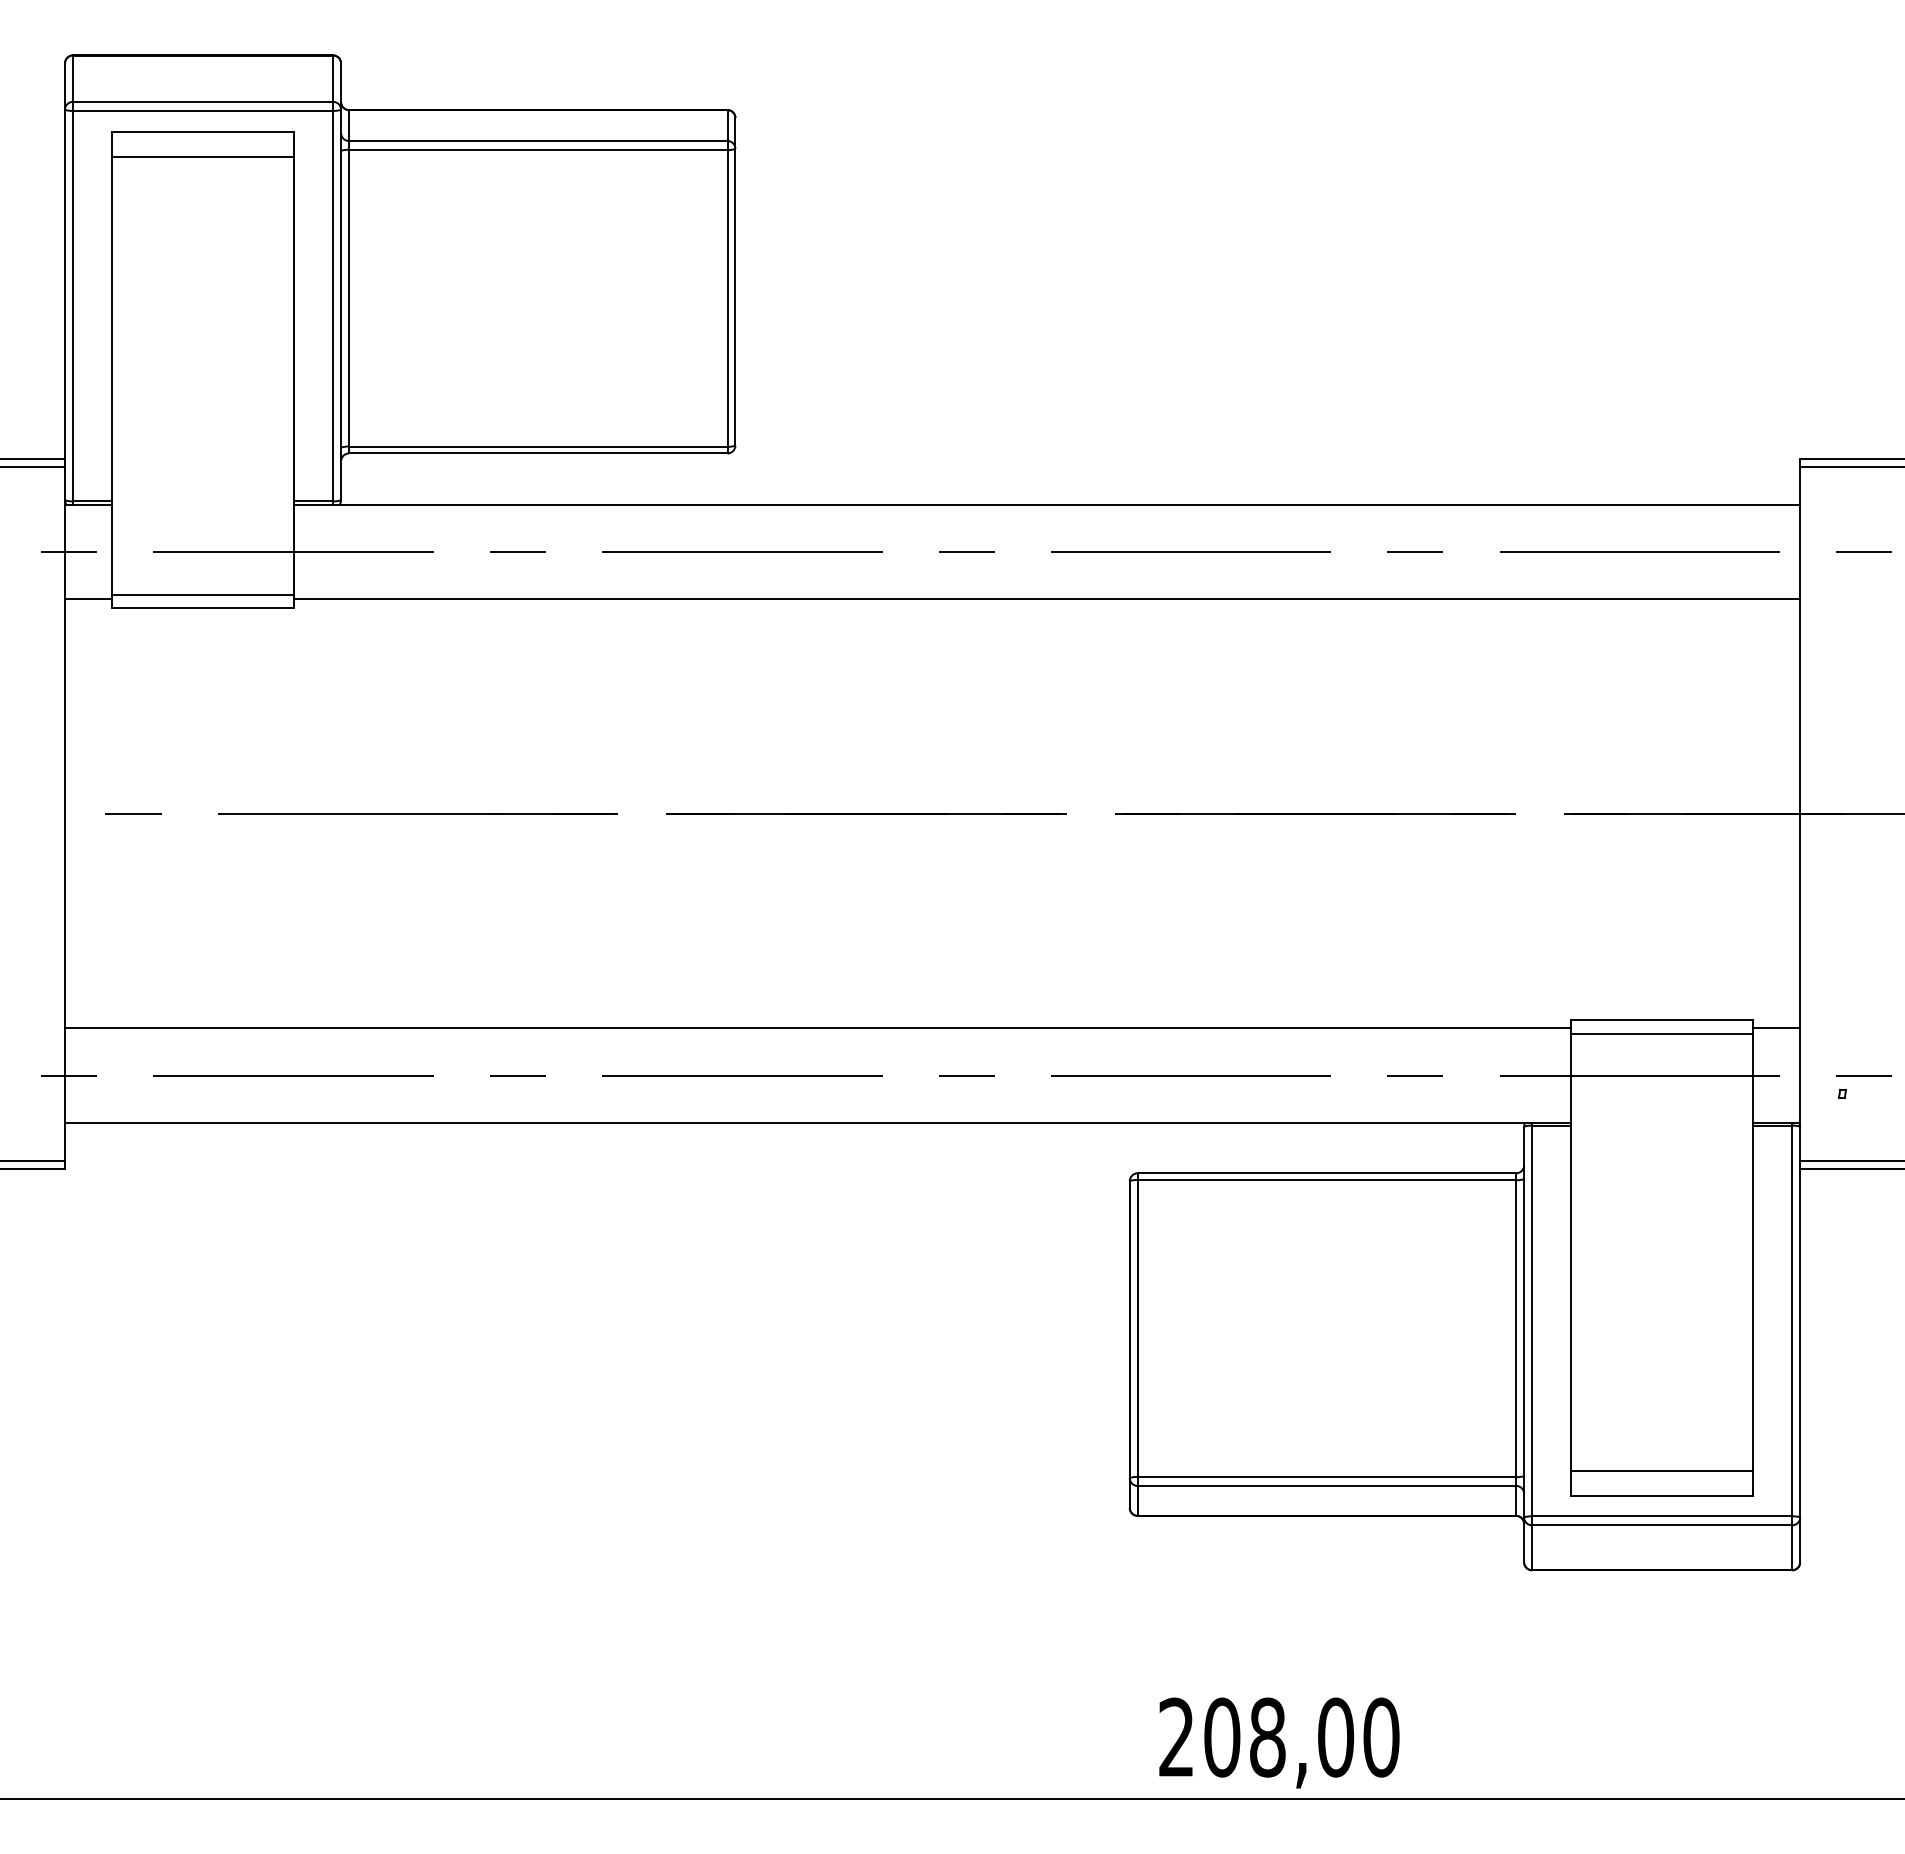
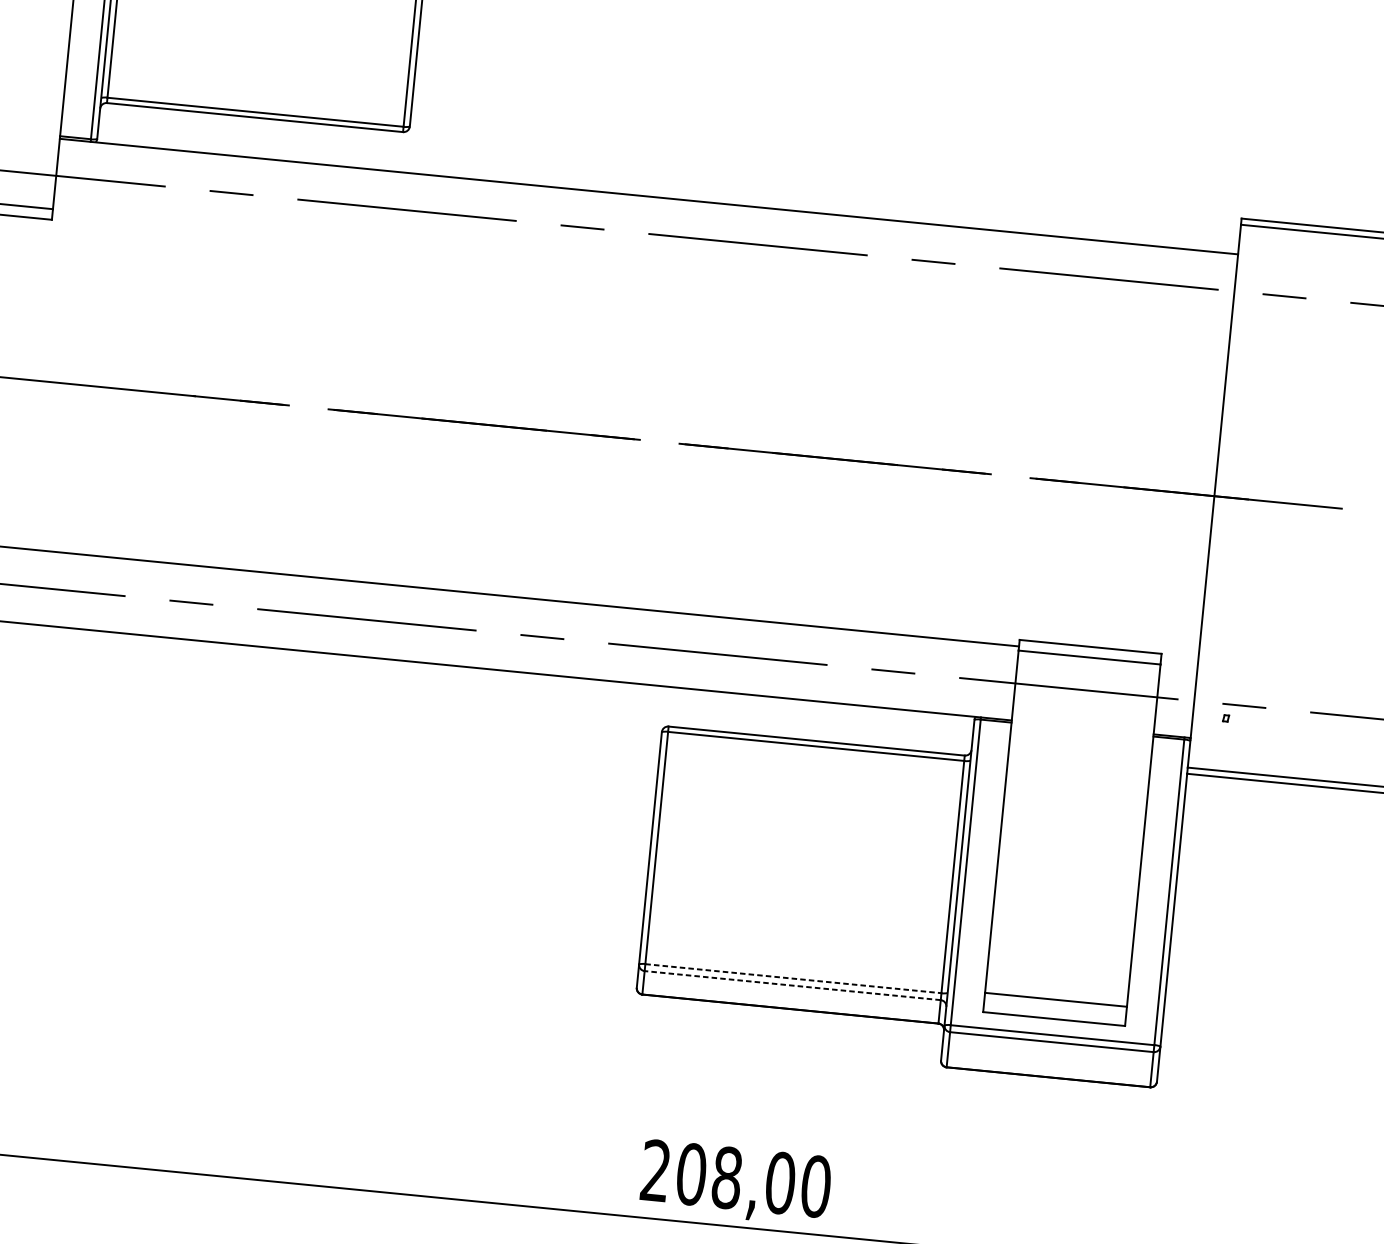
line: (1046, 599) -> (641, 270), removed
line: (1776, 1028) -> (1179, 662), removed
line: (1327, 1477) -> (793, 979), solid -> dashed
line: (1326, 1485) -> (792, 985), solid -> dashed

